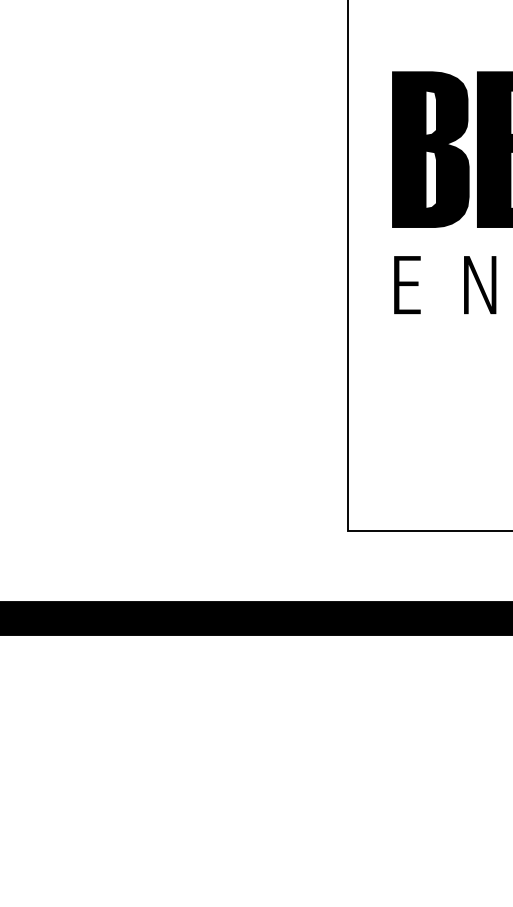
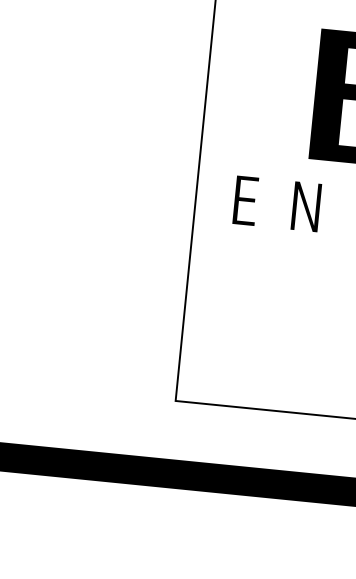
part: (430, 149) -> (276, 89), removed

